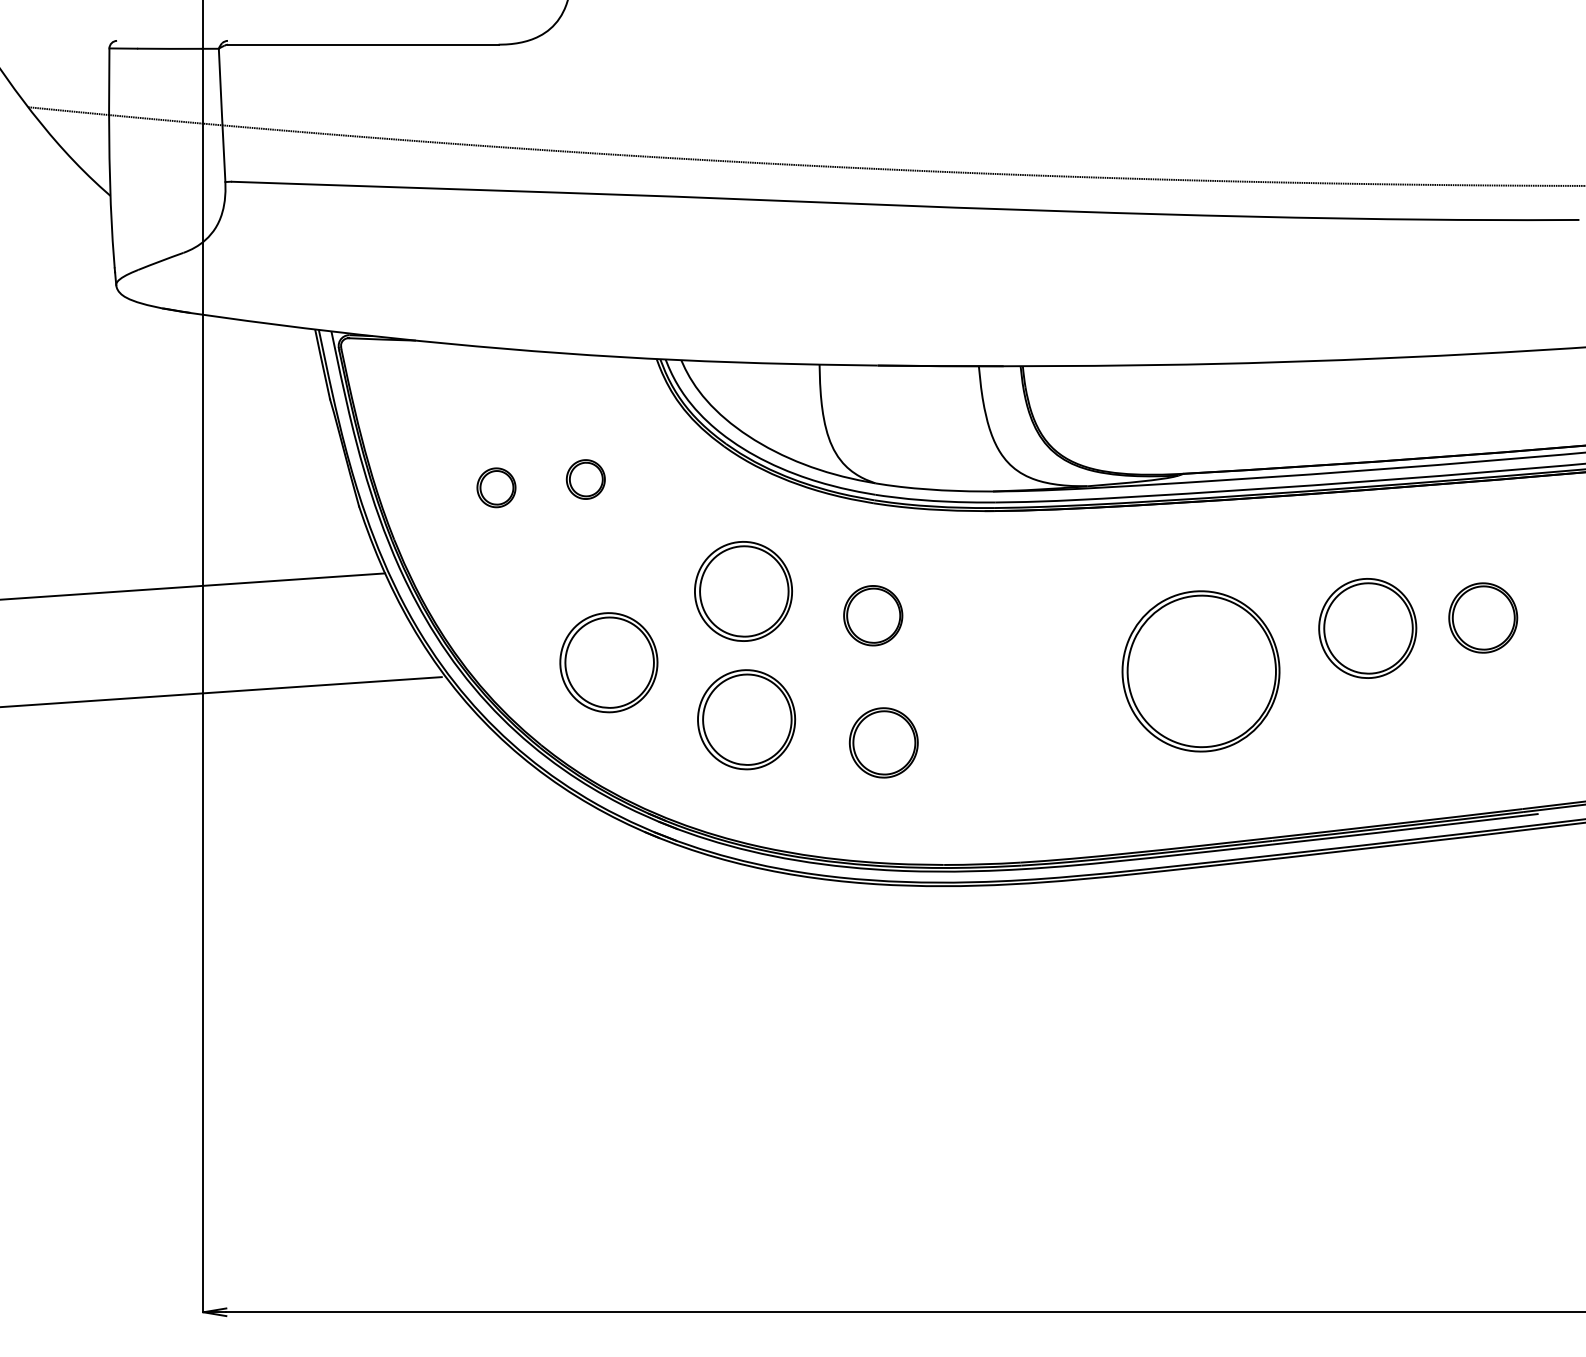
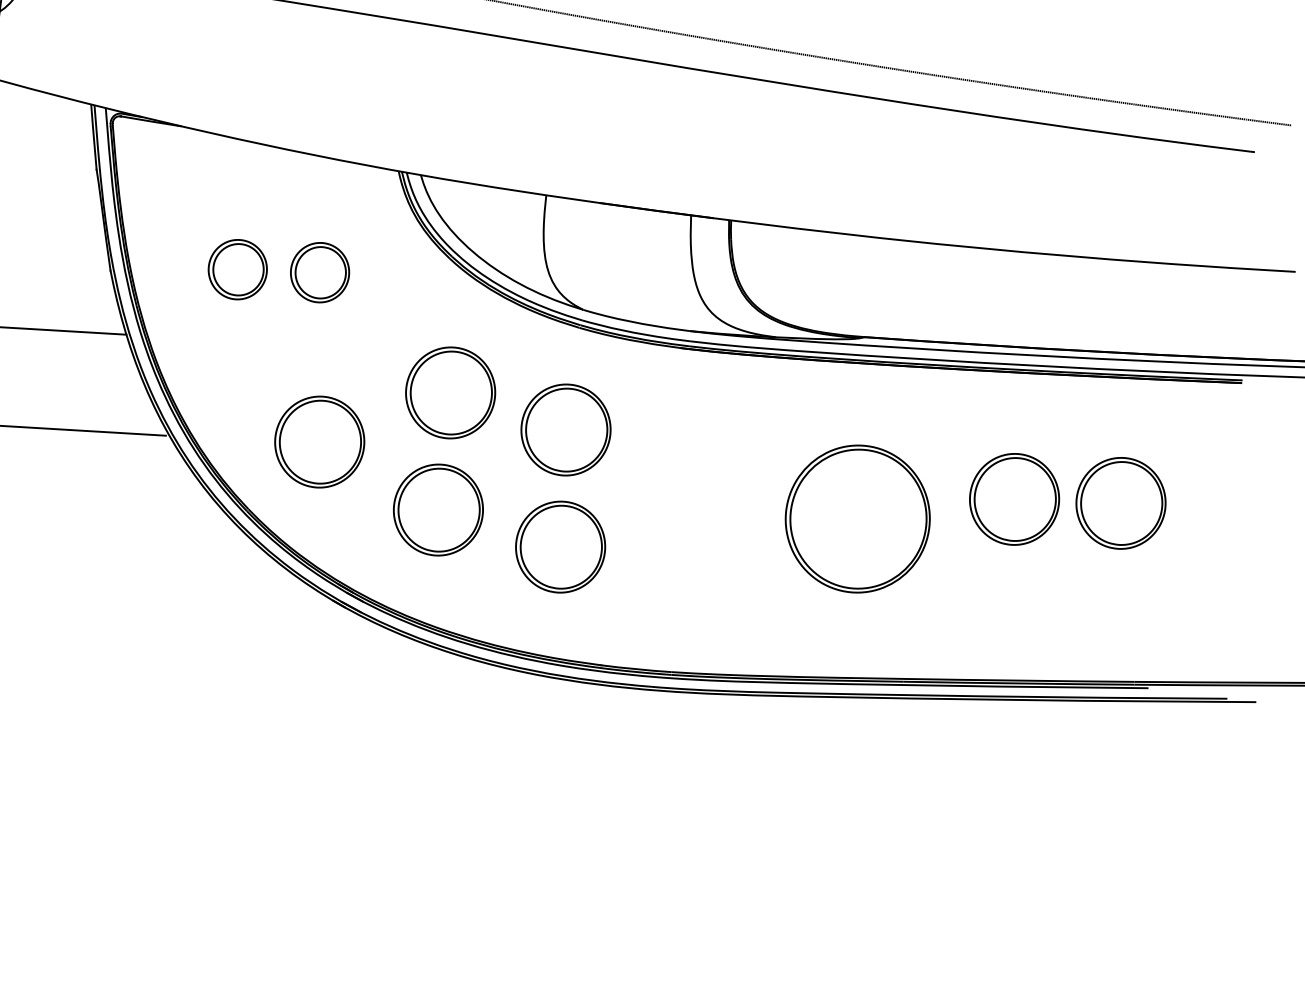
part: (585, 479) -> (319, 272), size x1.67
part: (496, 487) -> (237, 269), size x1.67
part: (872, 615) -> (565, 429), size x1.67
part: (1482, 617) -> (1120, 502), size x1.43
part: (883, 742) -> (560, 546), size x1.43

